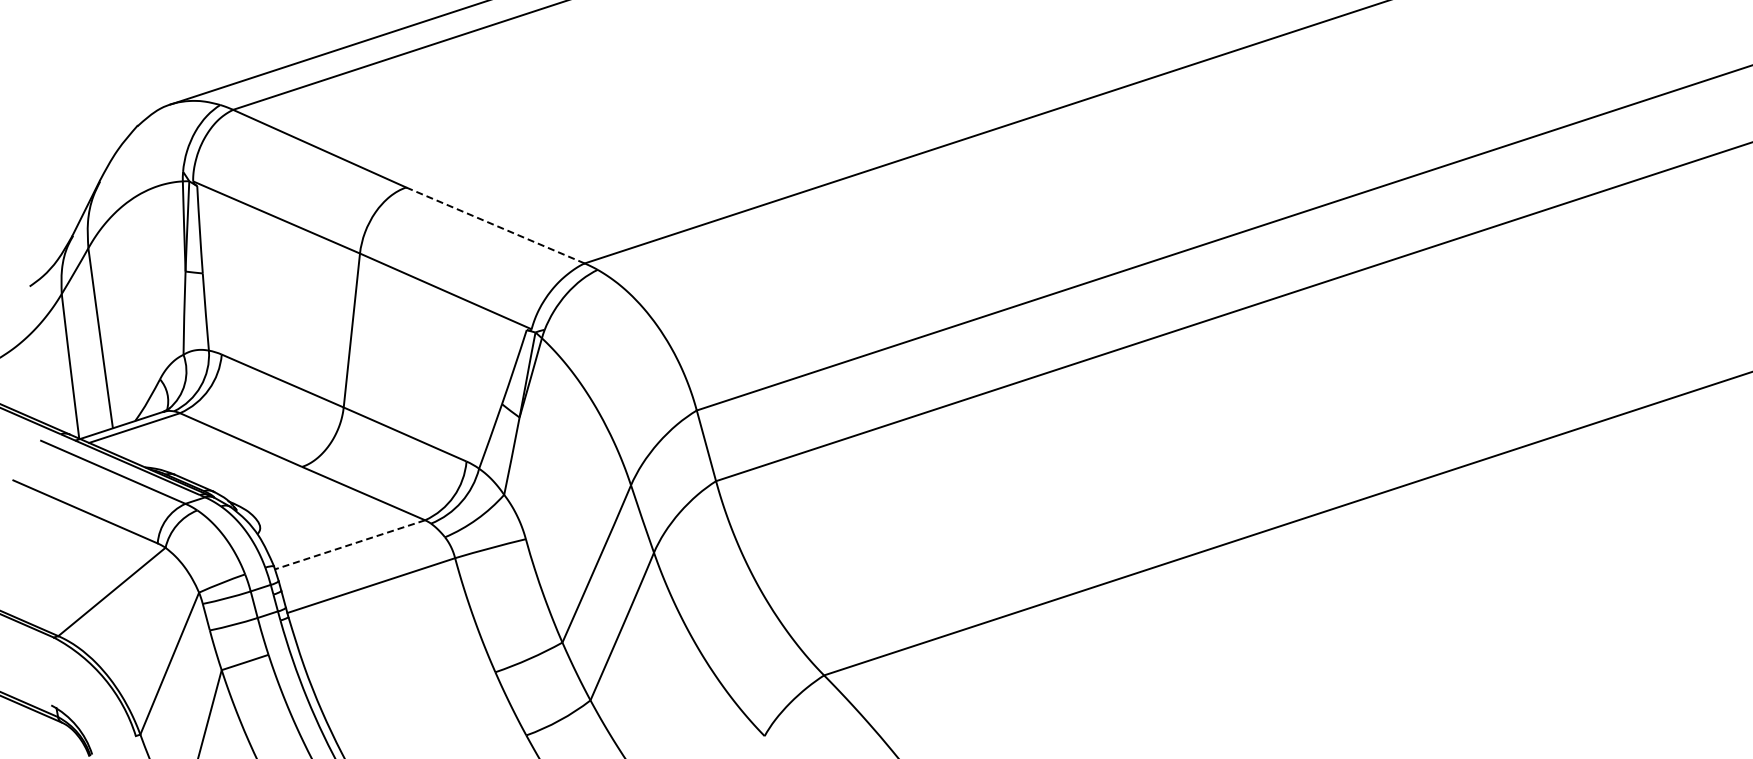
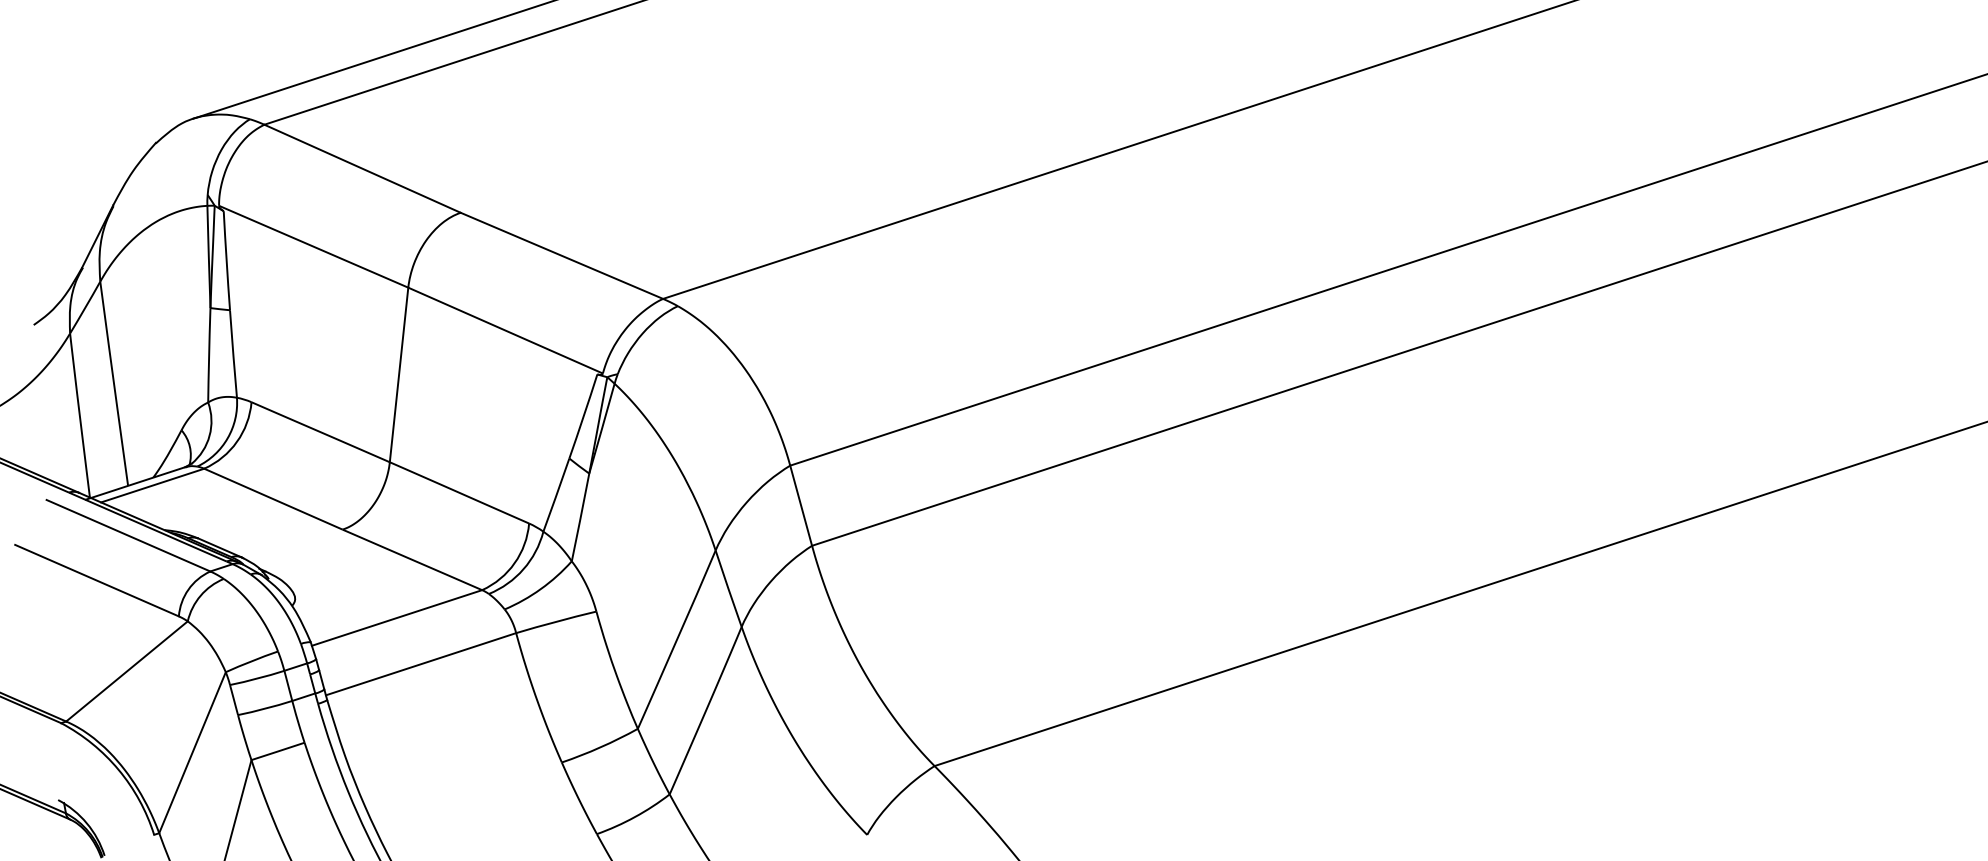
line: (495, 225) -> (561, 255), dashed -> solid
line: (350, 544) -> (397, 617), dashed -> solid

